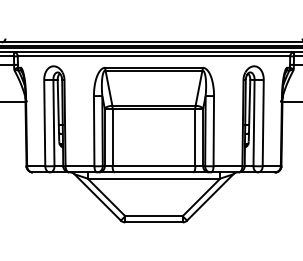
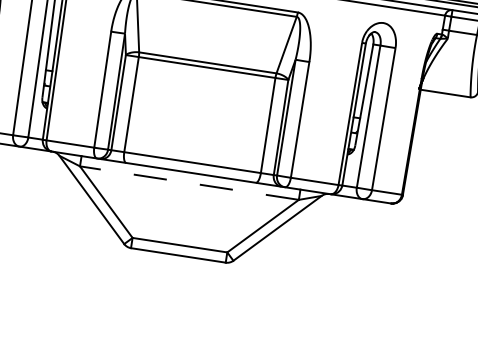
line: (153, 178) -> (188, 182), solid -> dashed

